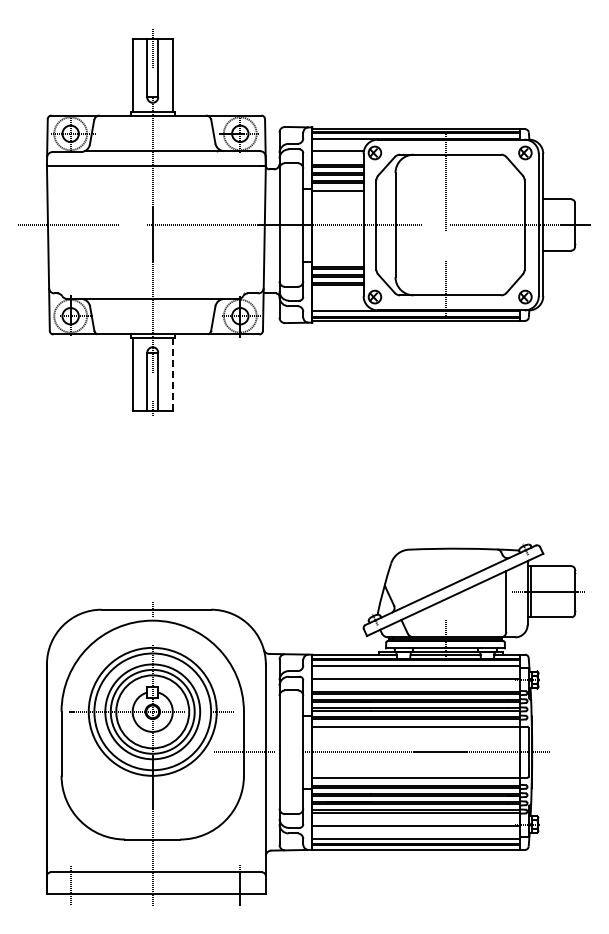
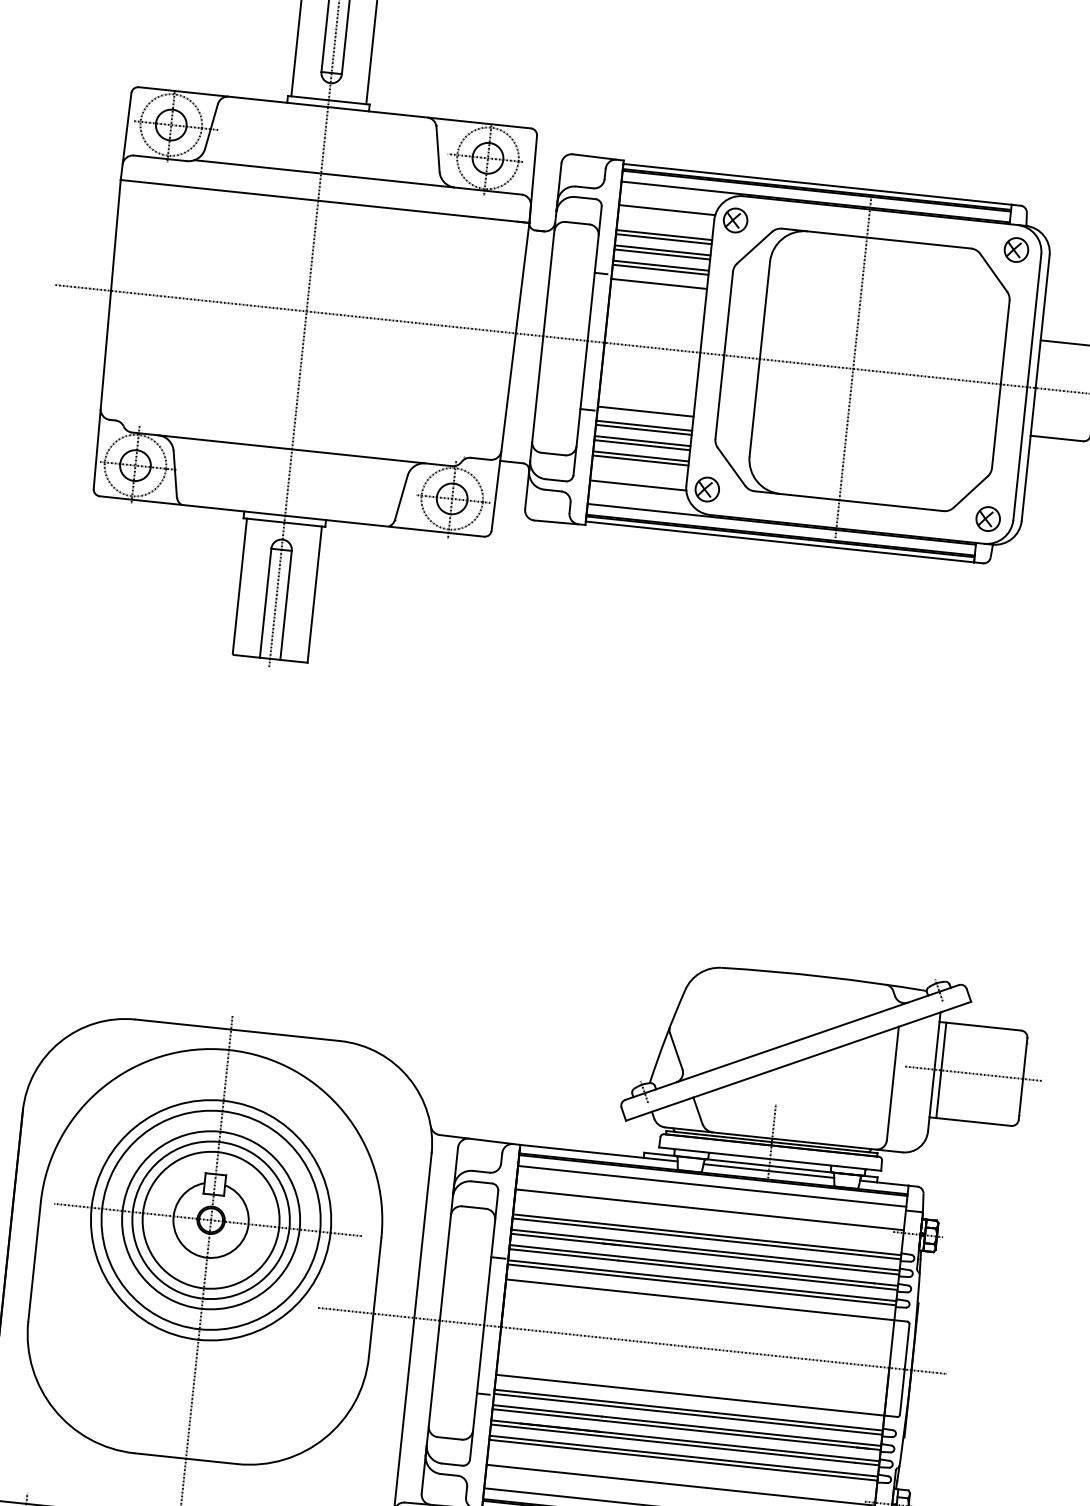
line: (337, 259) -> (644, 412), added
line: (337, 298) -> (637, 484), added
line: (172, 375) -> (313, 596), dashed -> solid

